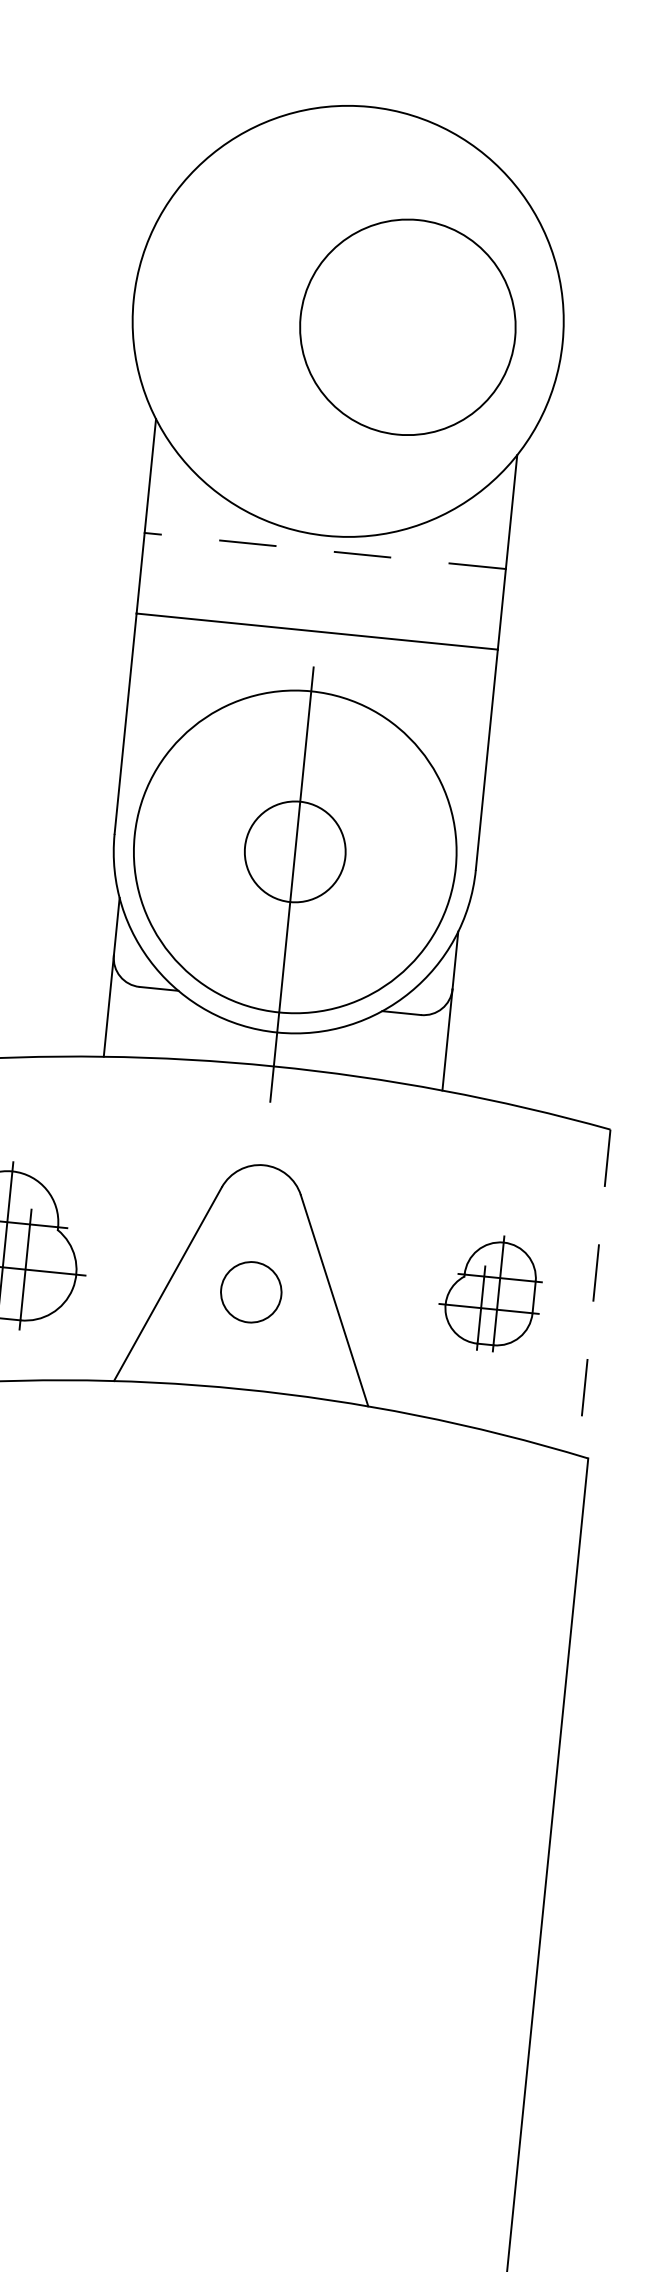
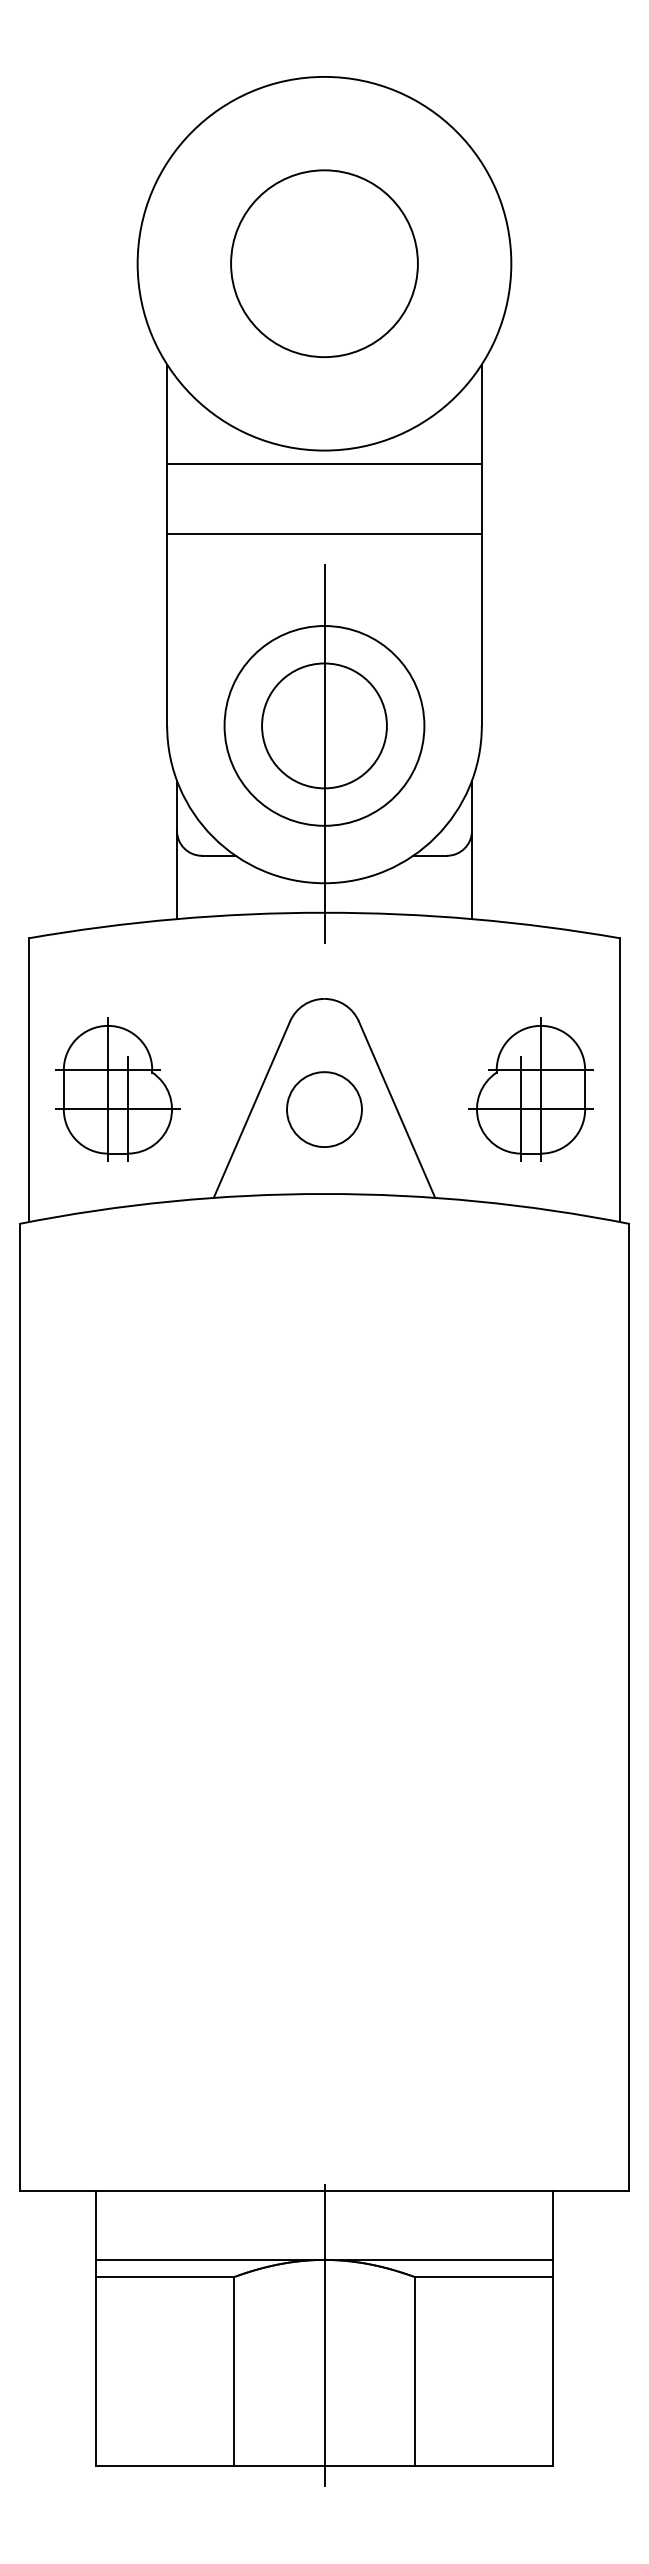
circle: (407, 327) -> (324, 263), moved
line: (325, 550) -> (324, 463), dashed -> solid
circle: (295, 851) -> (324, 725), size x0.71
circle: (295, 851) -> (324, 725), size x1.43
circle: (251, 1292) -> (324, 1109), size x1.43
part: (490, 1292) -> (530, 1089), size x1.43
line: (594, 1292) -> (620, 1080), dashed -> solid

